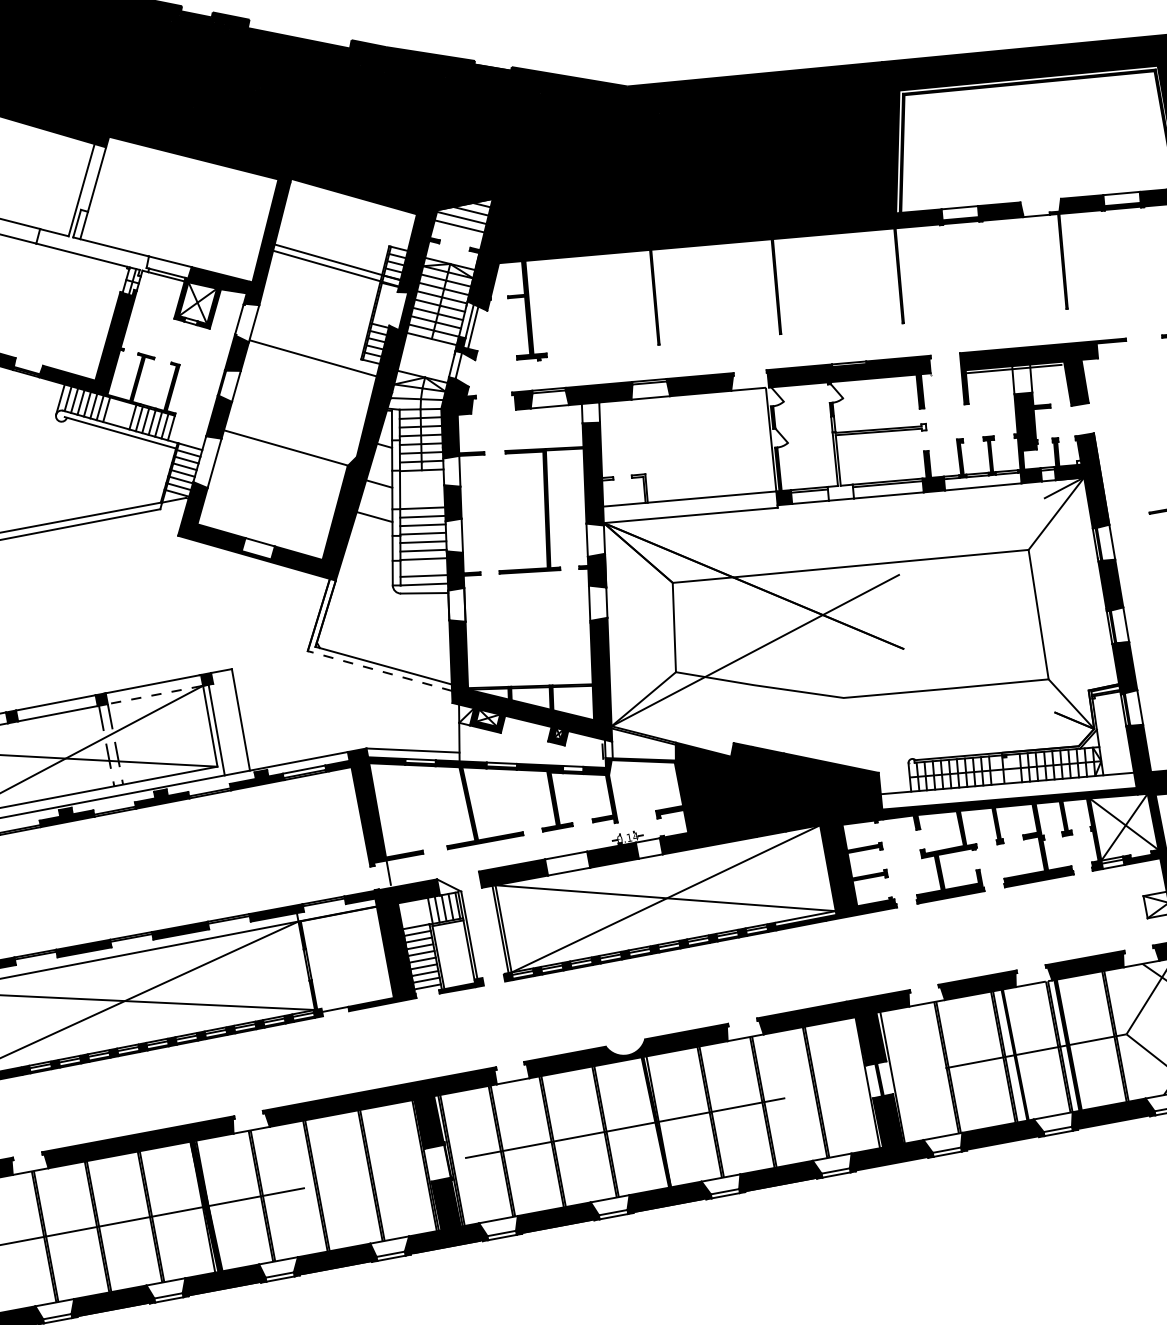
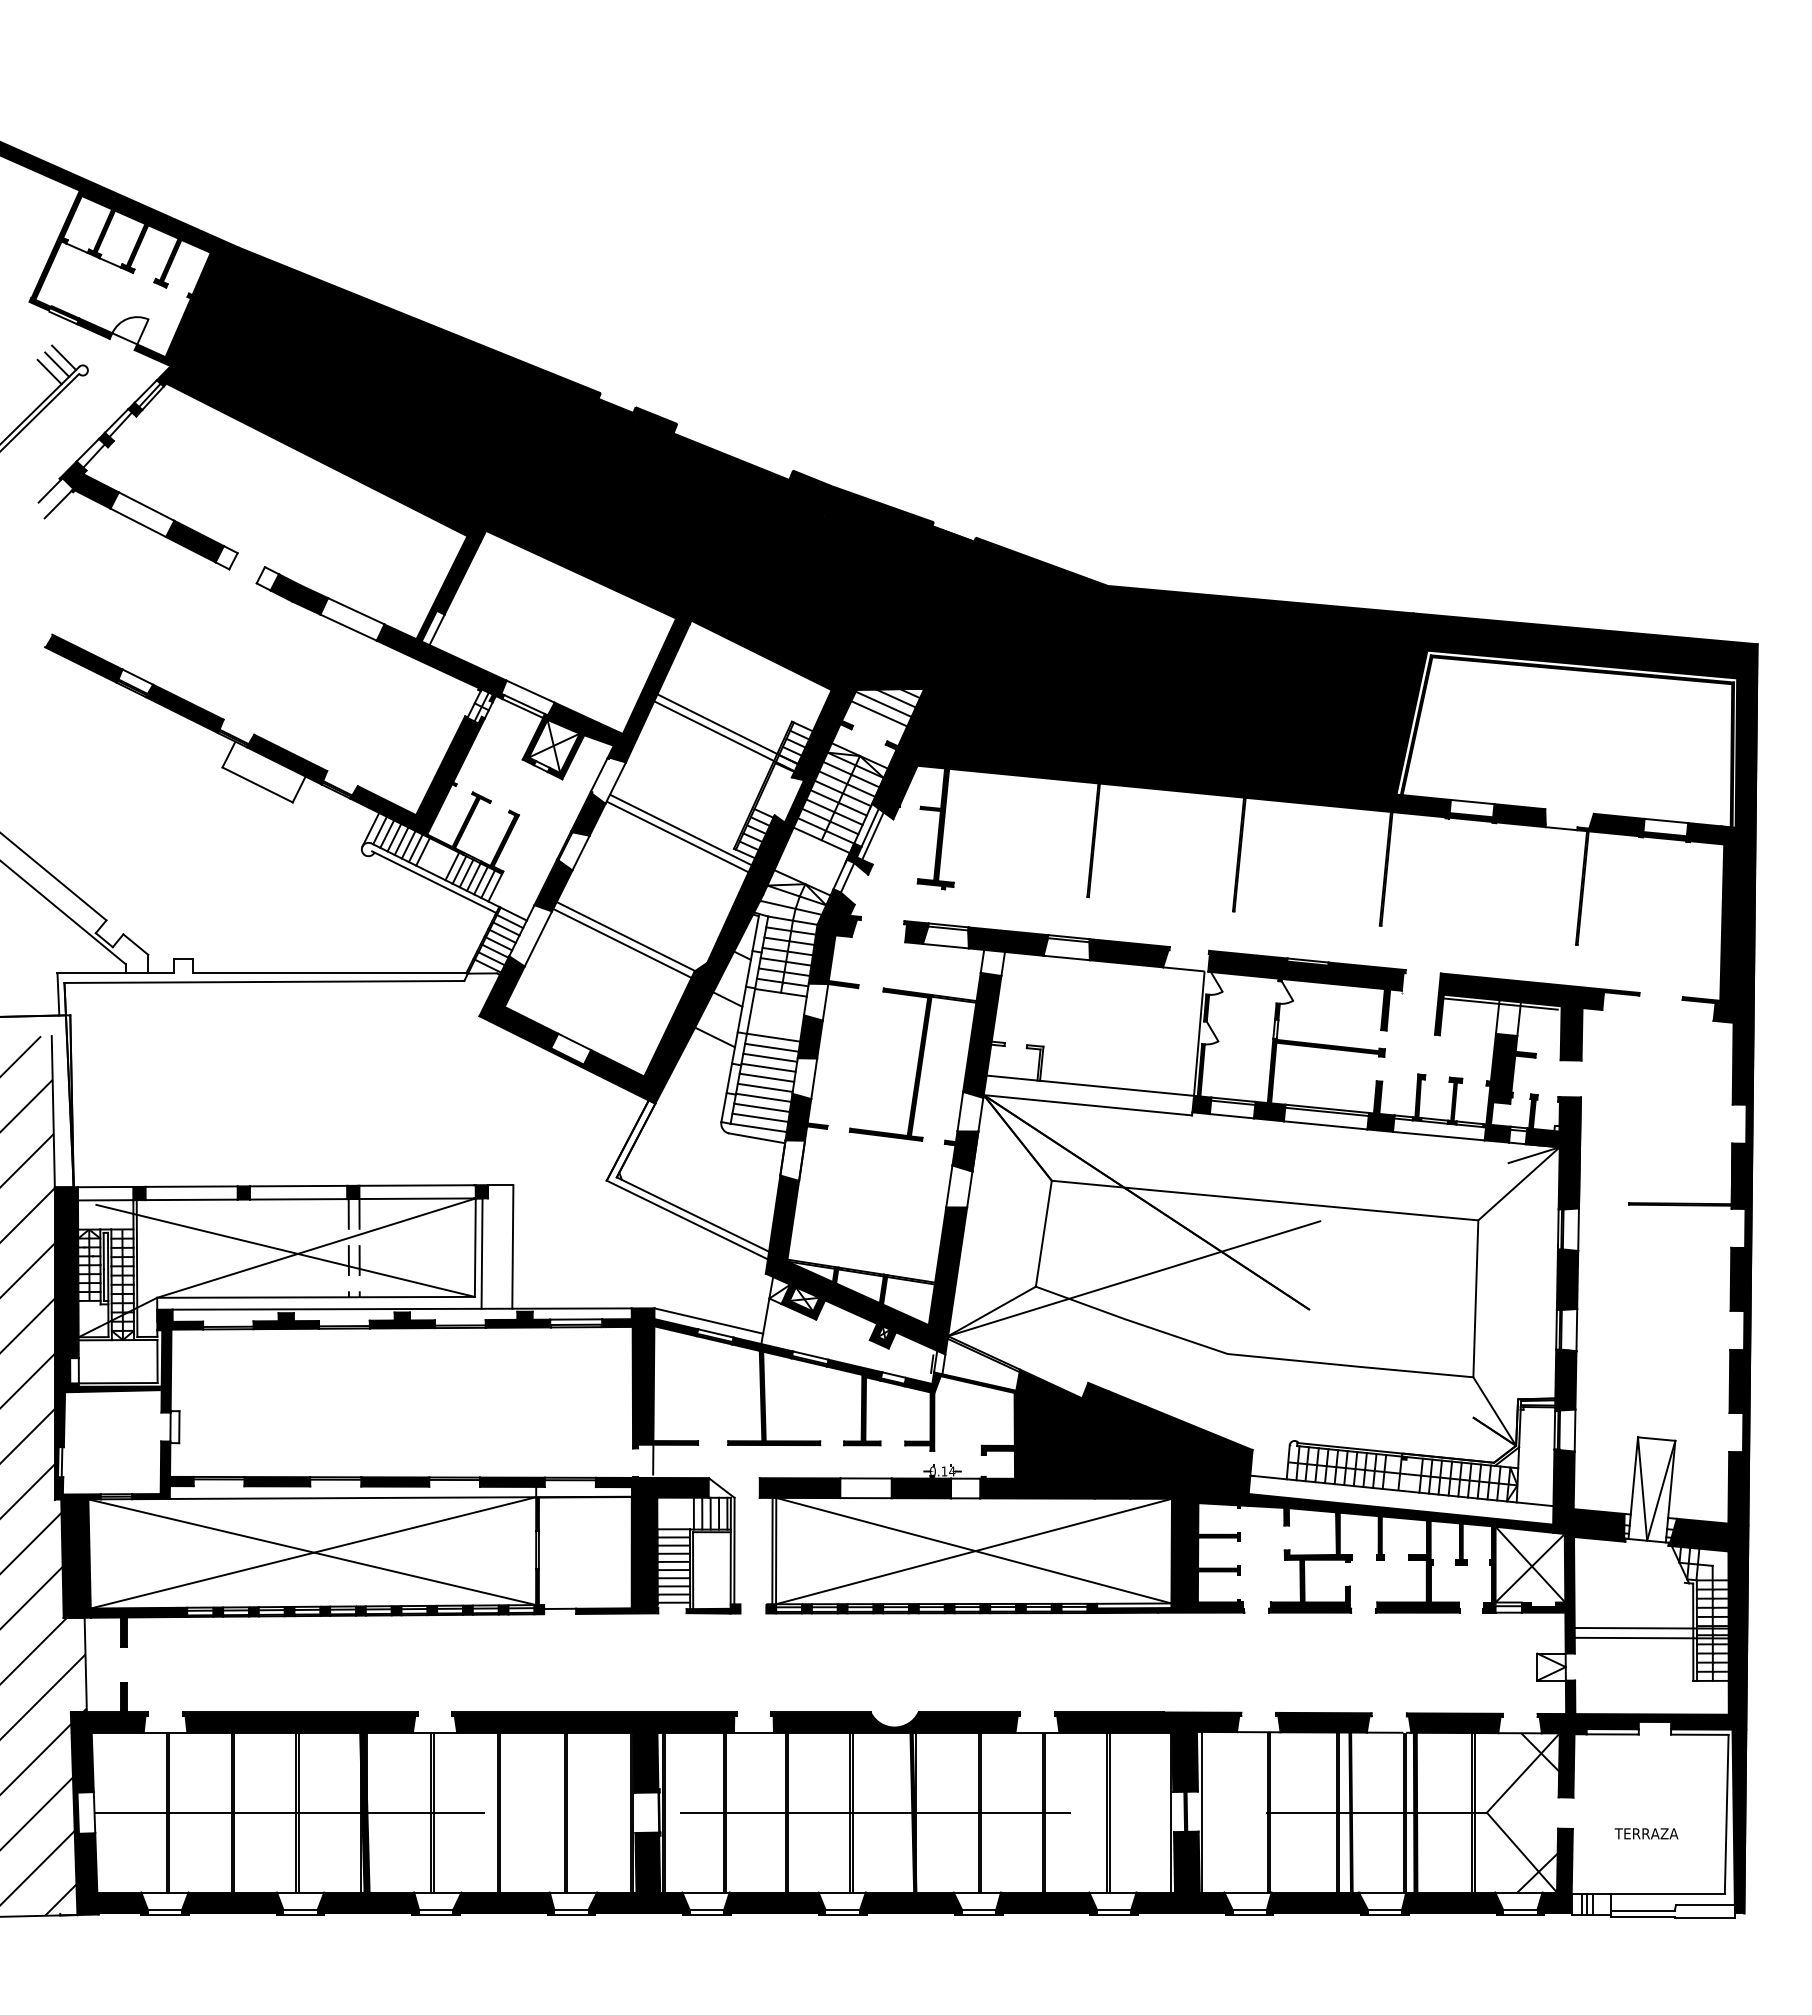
fill: (86, 216) -> (441, 619), added
line: (314, 351) -> (680, 829), added
line: (284, 453) -> (622, 942), added
fill: (876, 458) -> (1319, 1079), added
line: (423, 567) -> (761, 1107), added
line: (380, 671) -> (687, 1220), dashed -> solid
line: (153, 695) -> (415, 1198), dashed -> solid

